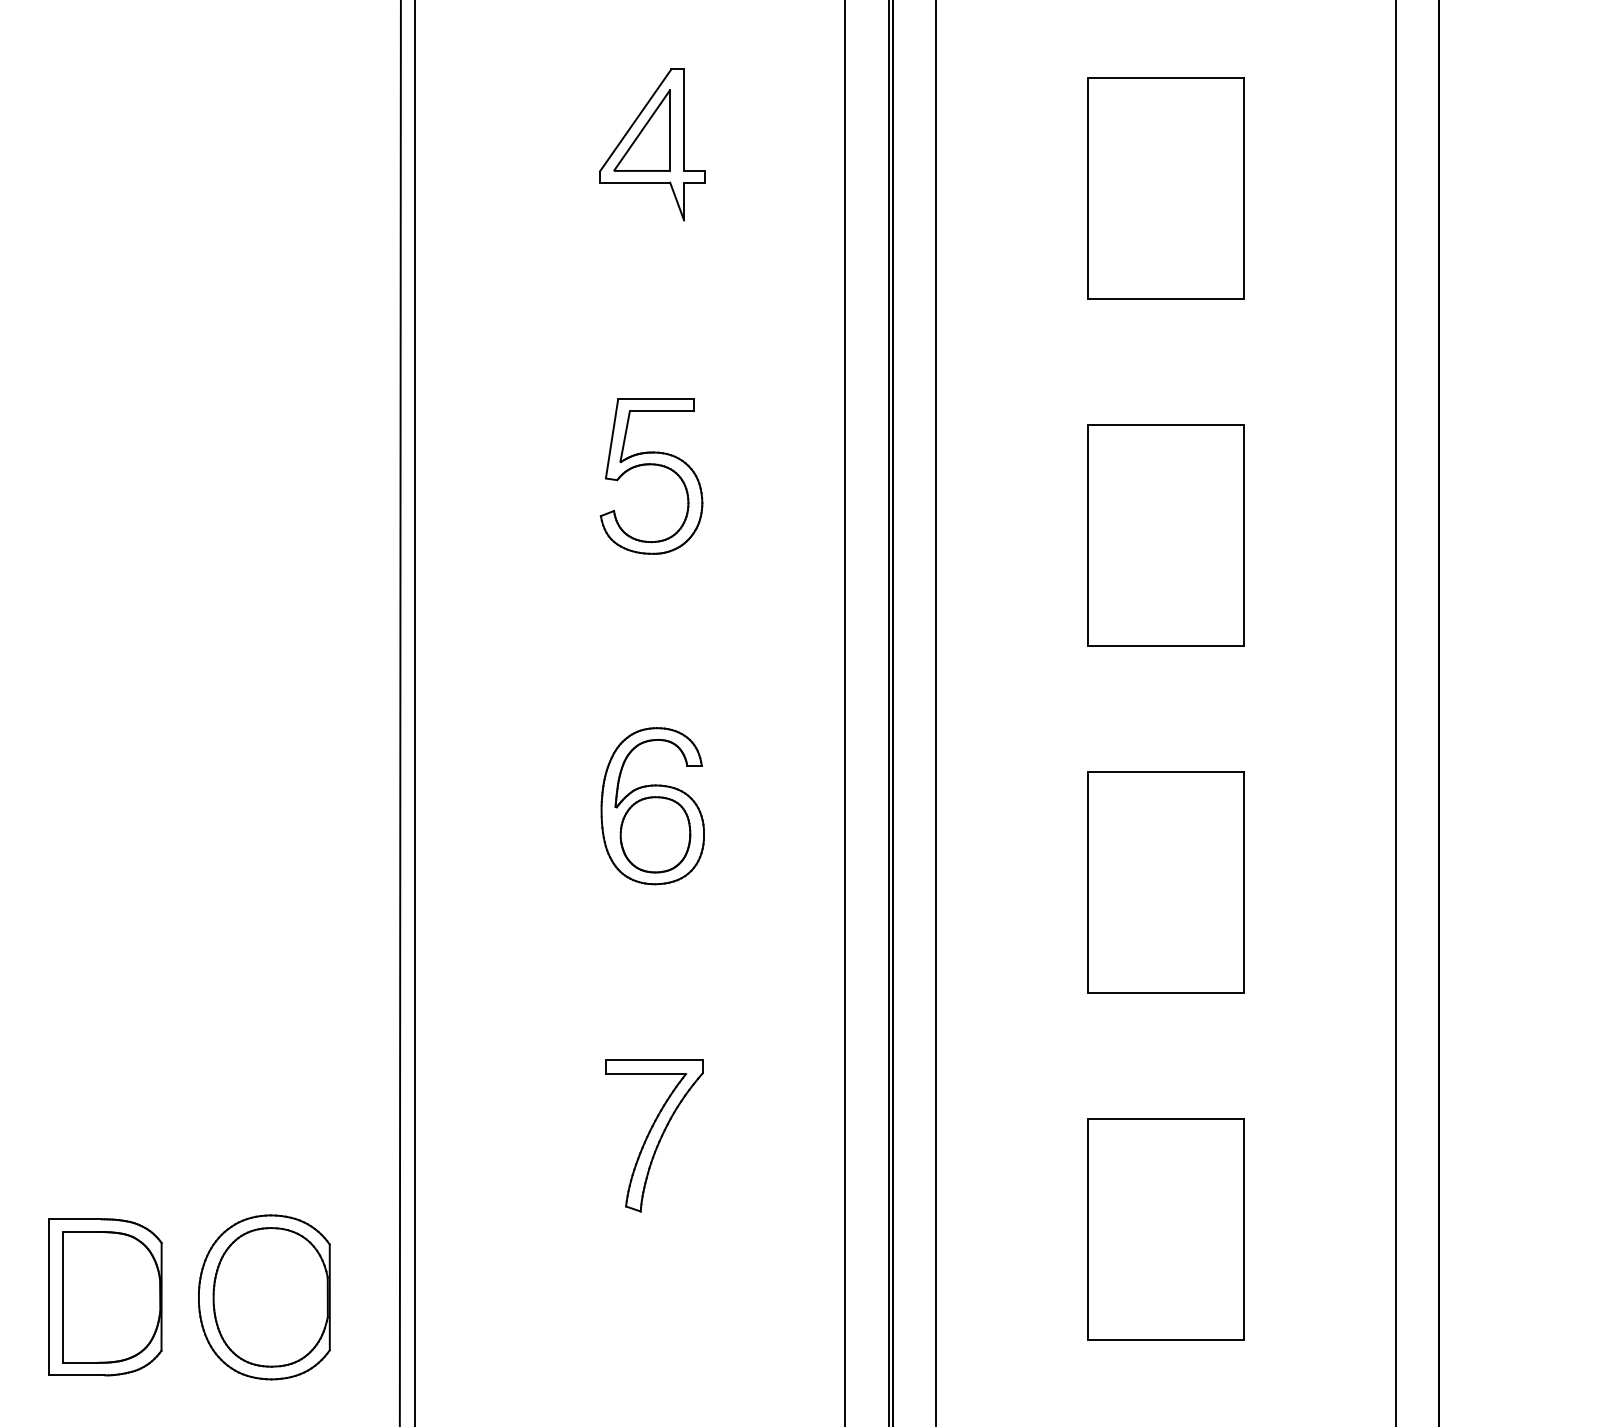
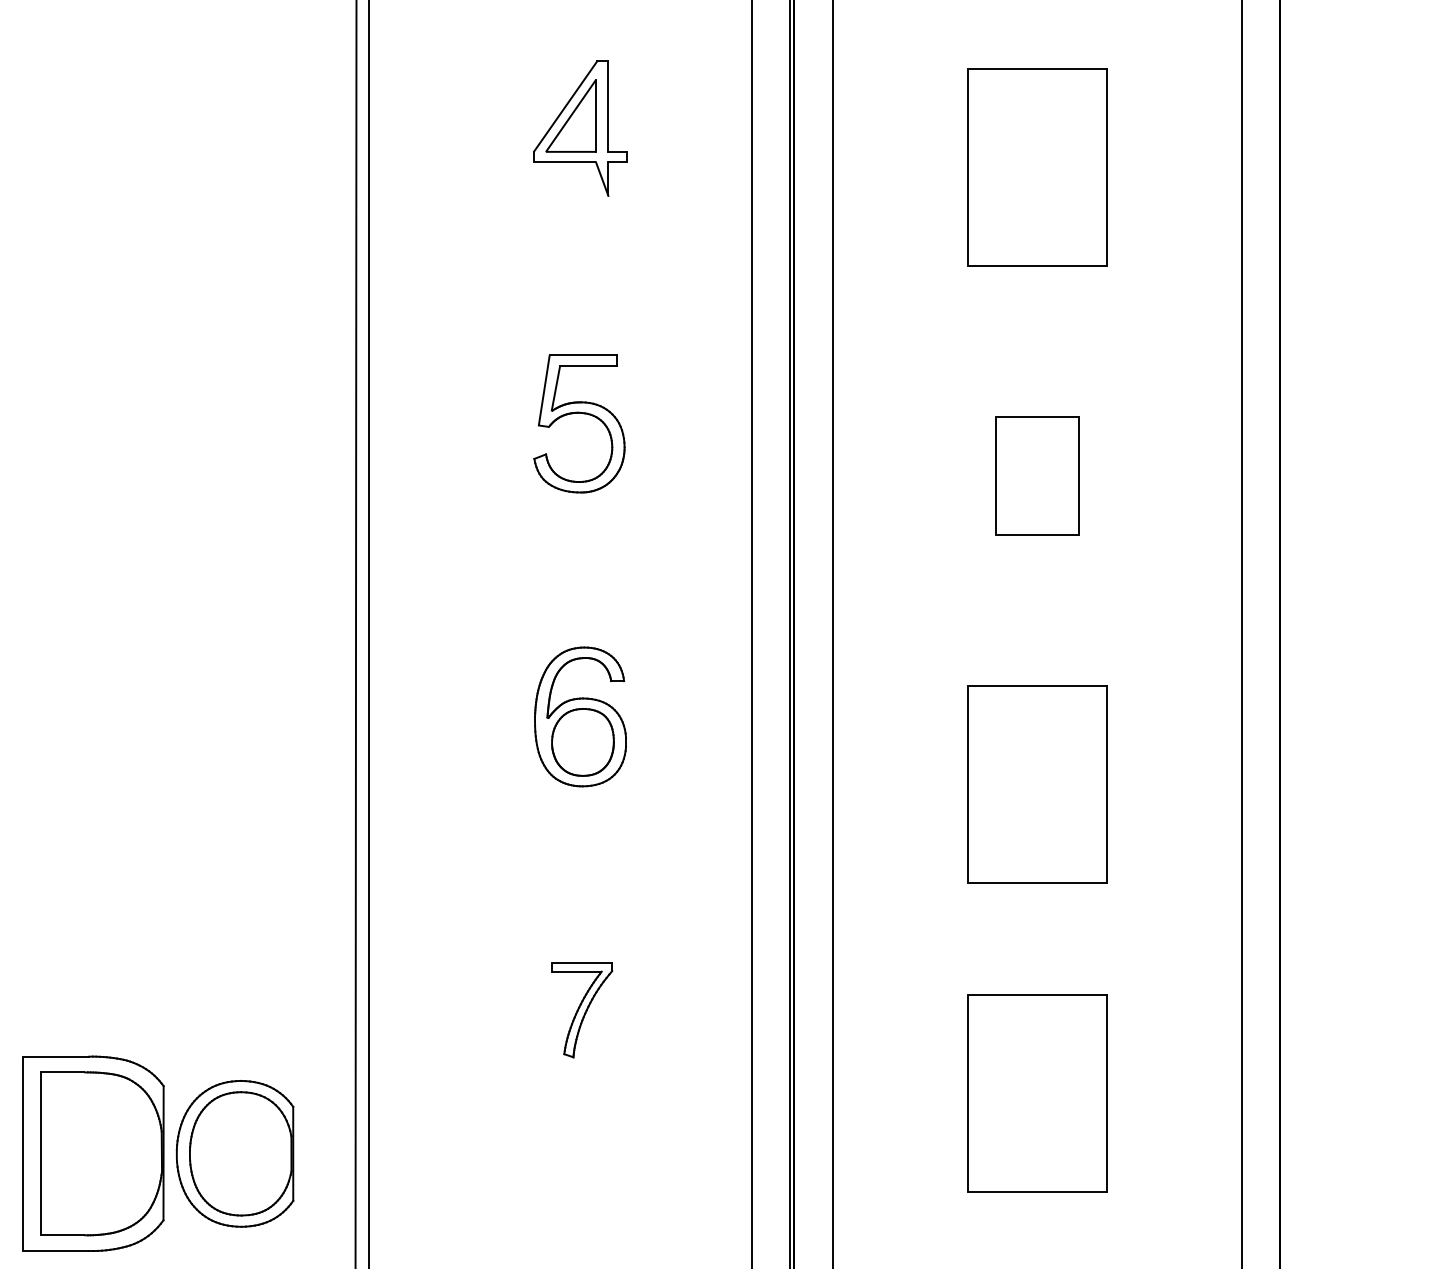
part: (1165, 535) -> (1036, 476), size x0.6
part: (654, 1135) -> (582, 1009), size x0.7
part: (105, 1297) -> (93, 1153), size x1.4

